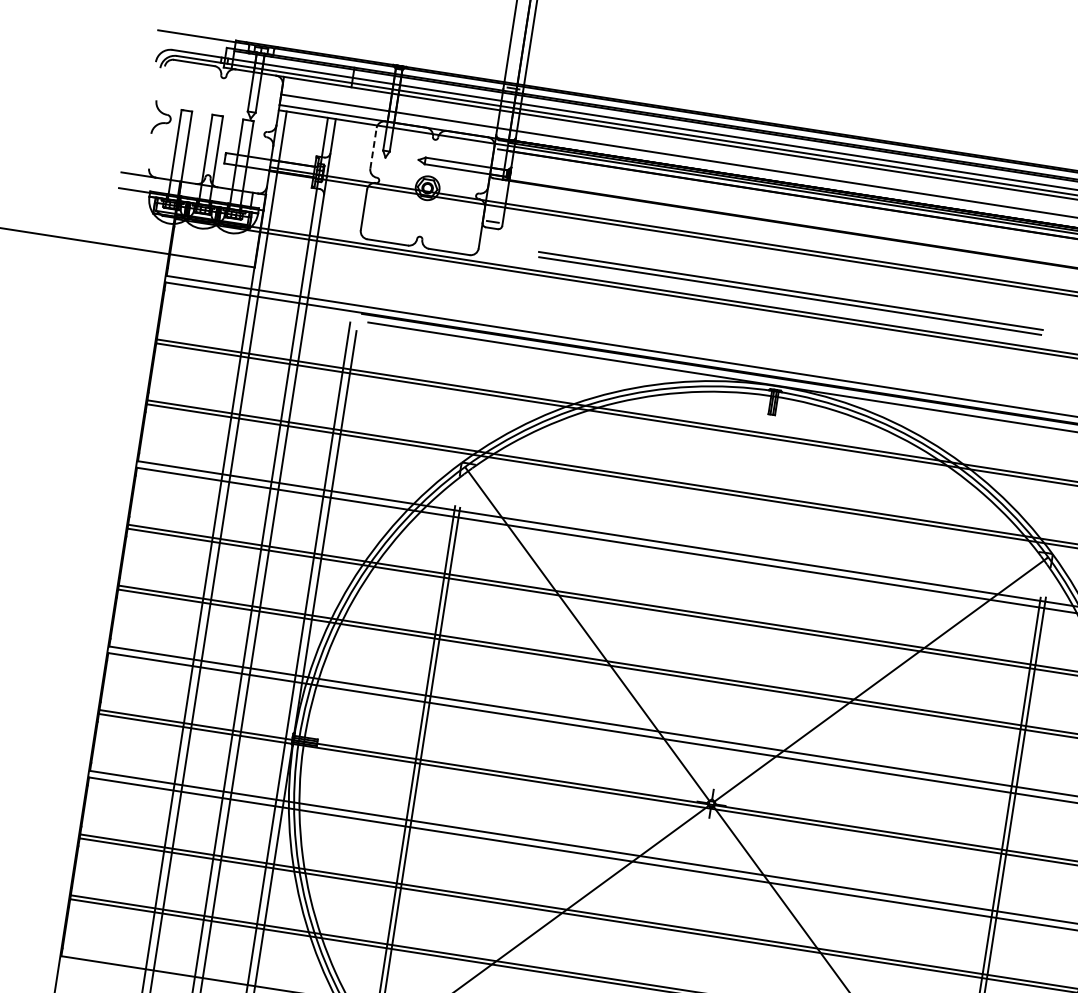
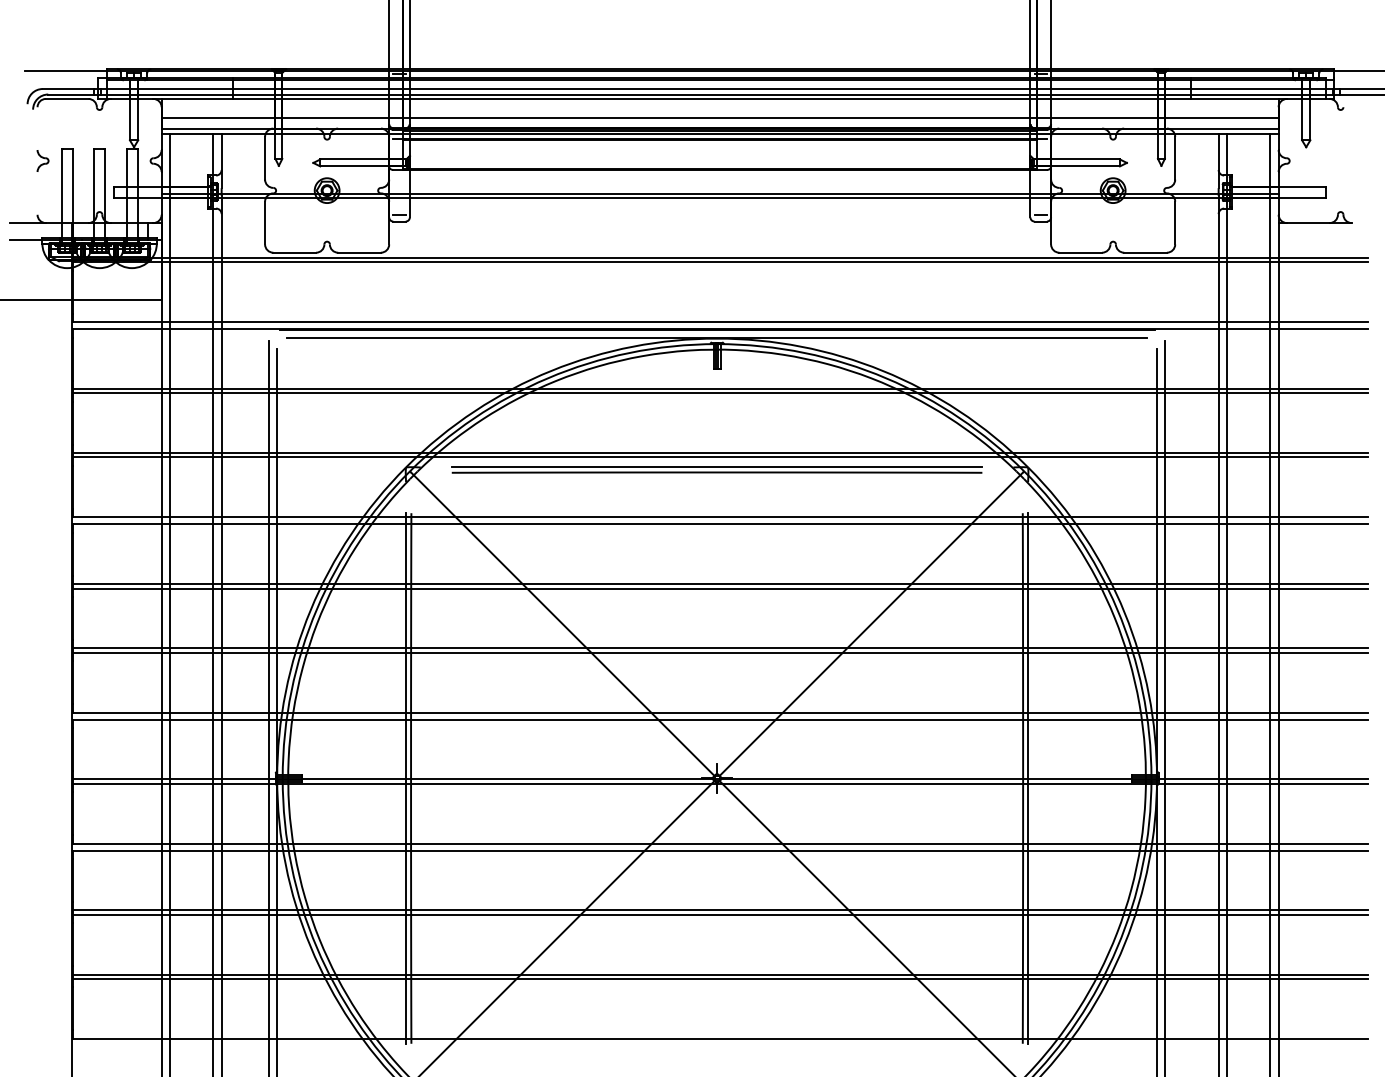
part: (161, 117) -> (42, 160), size x0.62
line: (374, 147) -> (265, 157), dashed -> solid
part: (790, 292) -> (716, 469), moved

